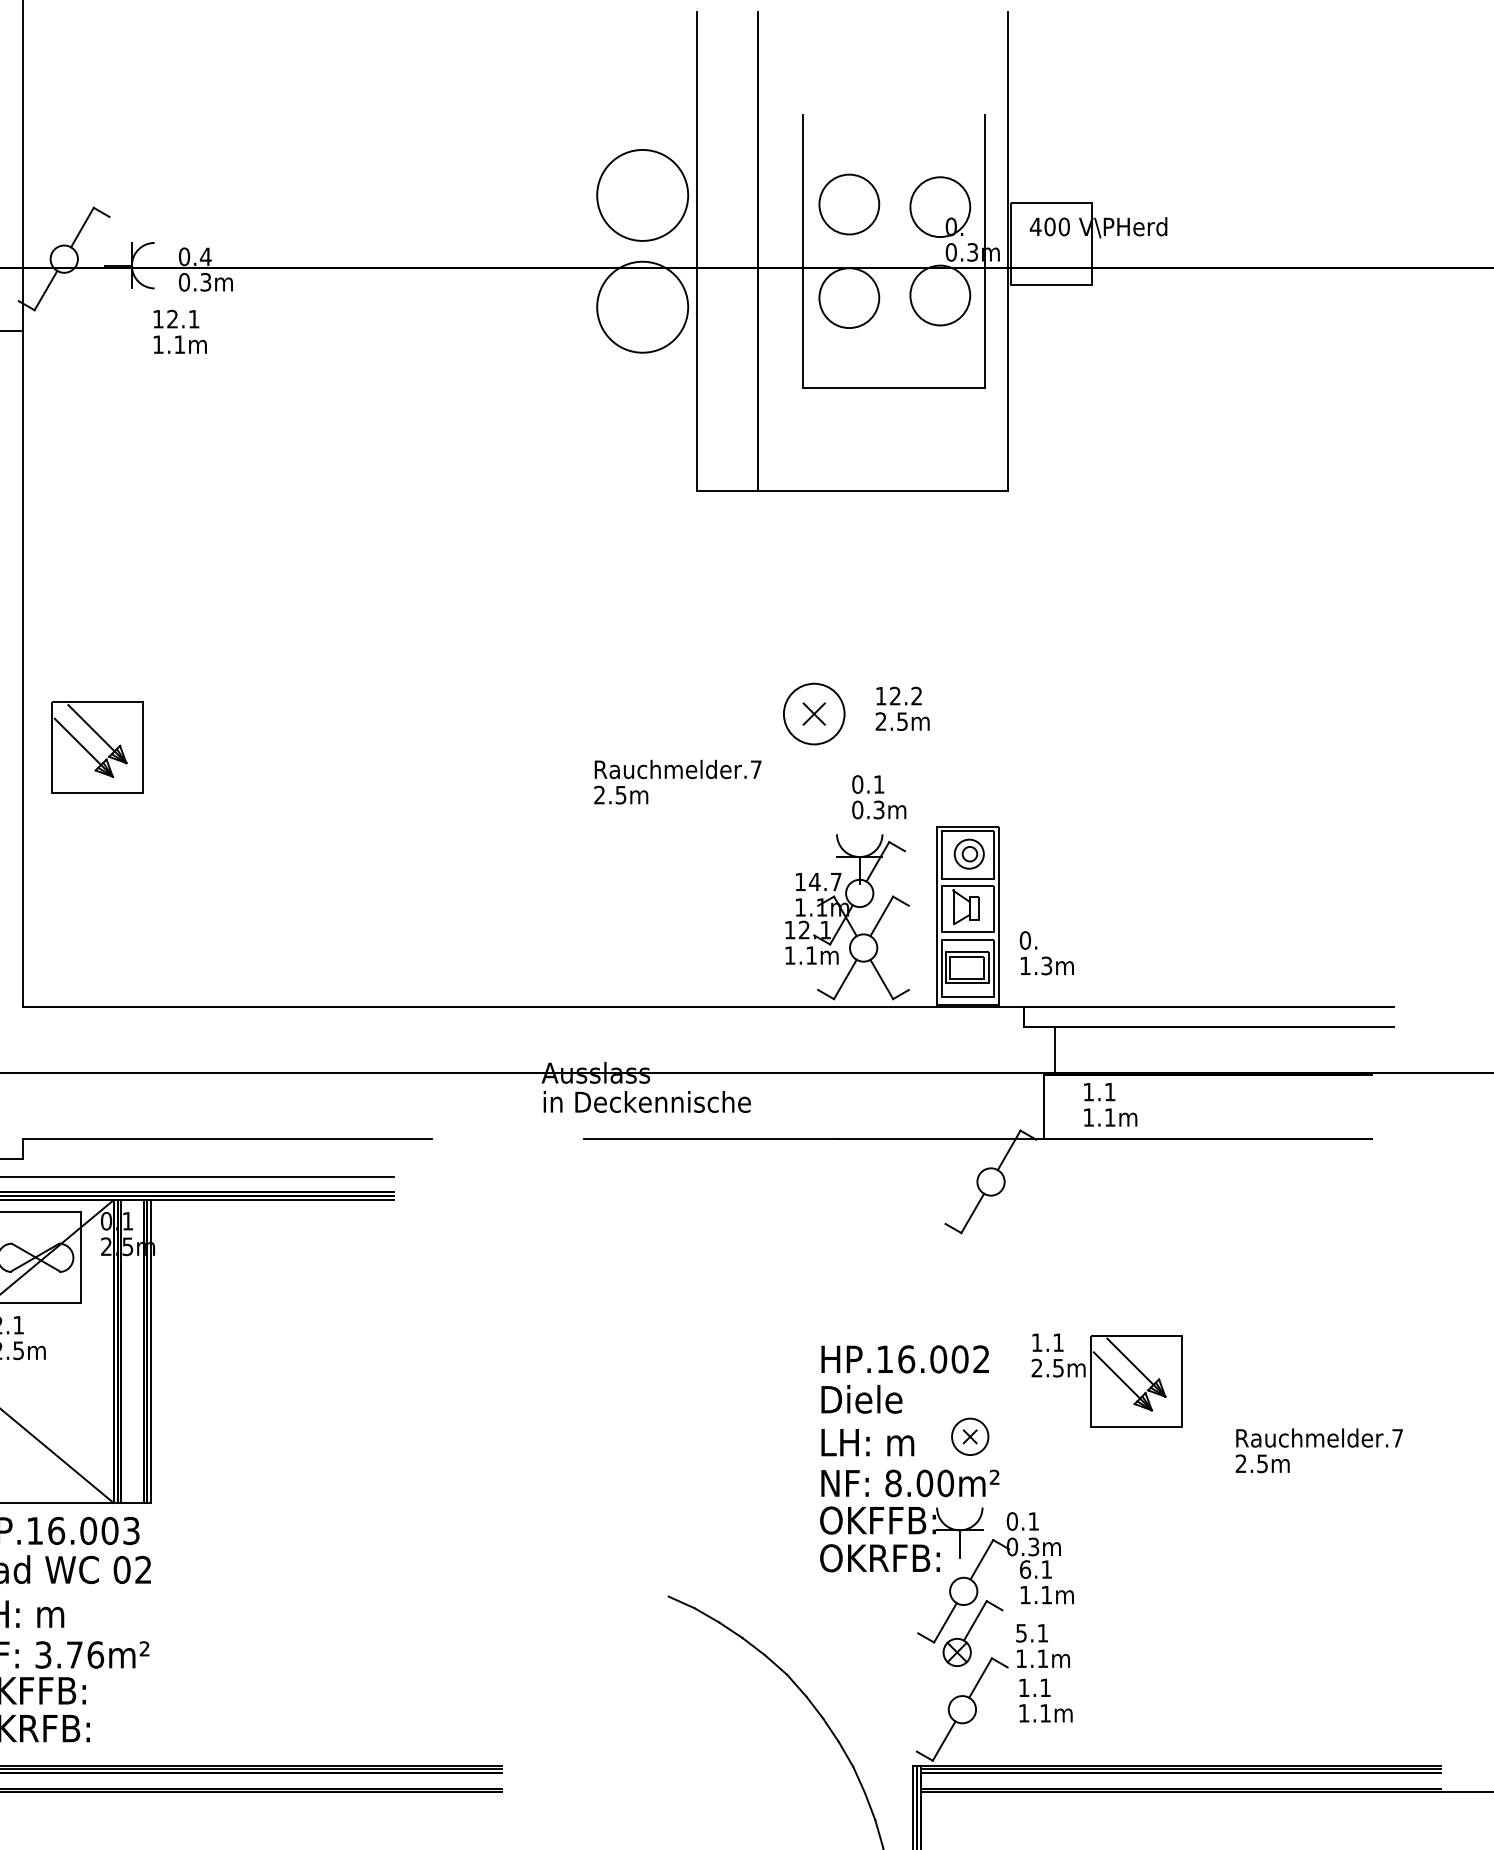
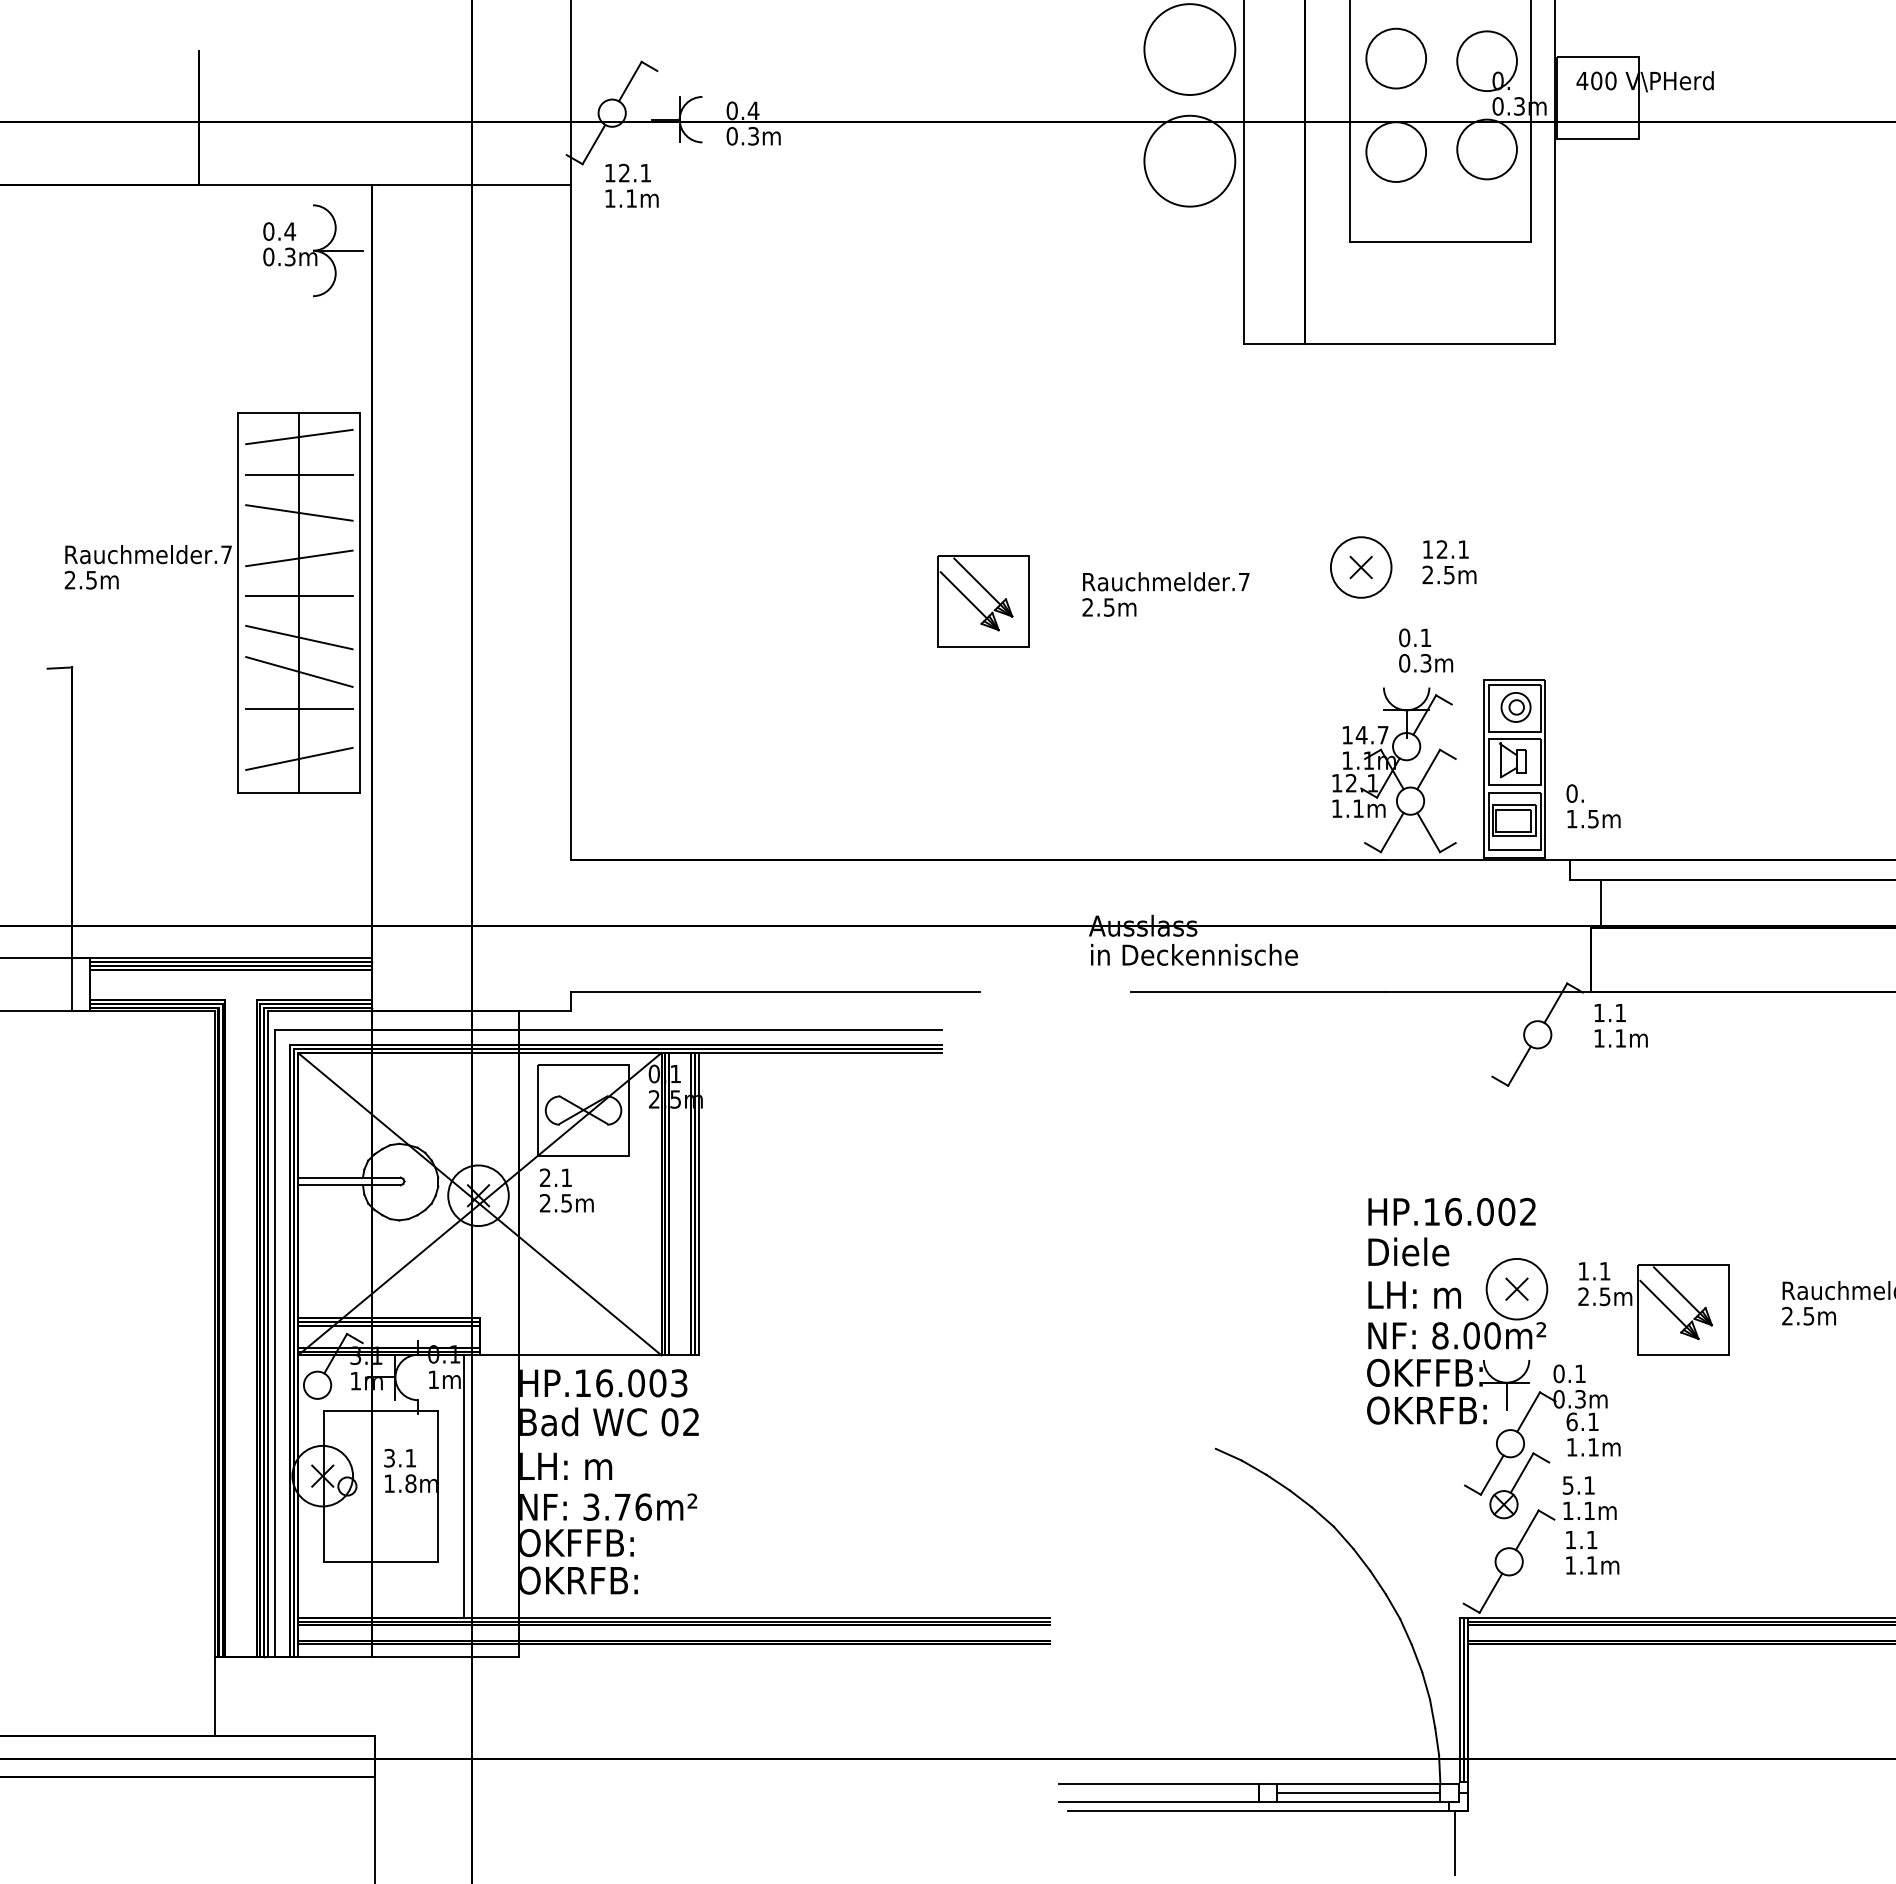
text: (179, 331) -> (631, 185), moved
text: (916, 696) -> (1463, 549), 12.2 -> 12.1
part: (97, 748) -> (983, 601), moved
text: (677, 782) -> (1165, 594), moved
text: (1046, 965) -> (1593, 818), 1.3m -> 1.5m
text: (1109, 1104) -> (1620, 1025), moved
part: (1106, 1379) -> (1653, 1308), moved
part: (969, 1437) -> (1516, 1289), size x1.67

